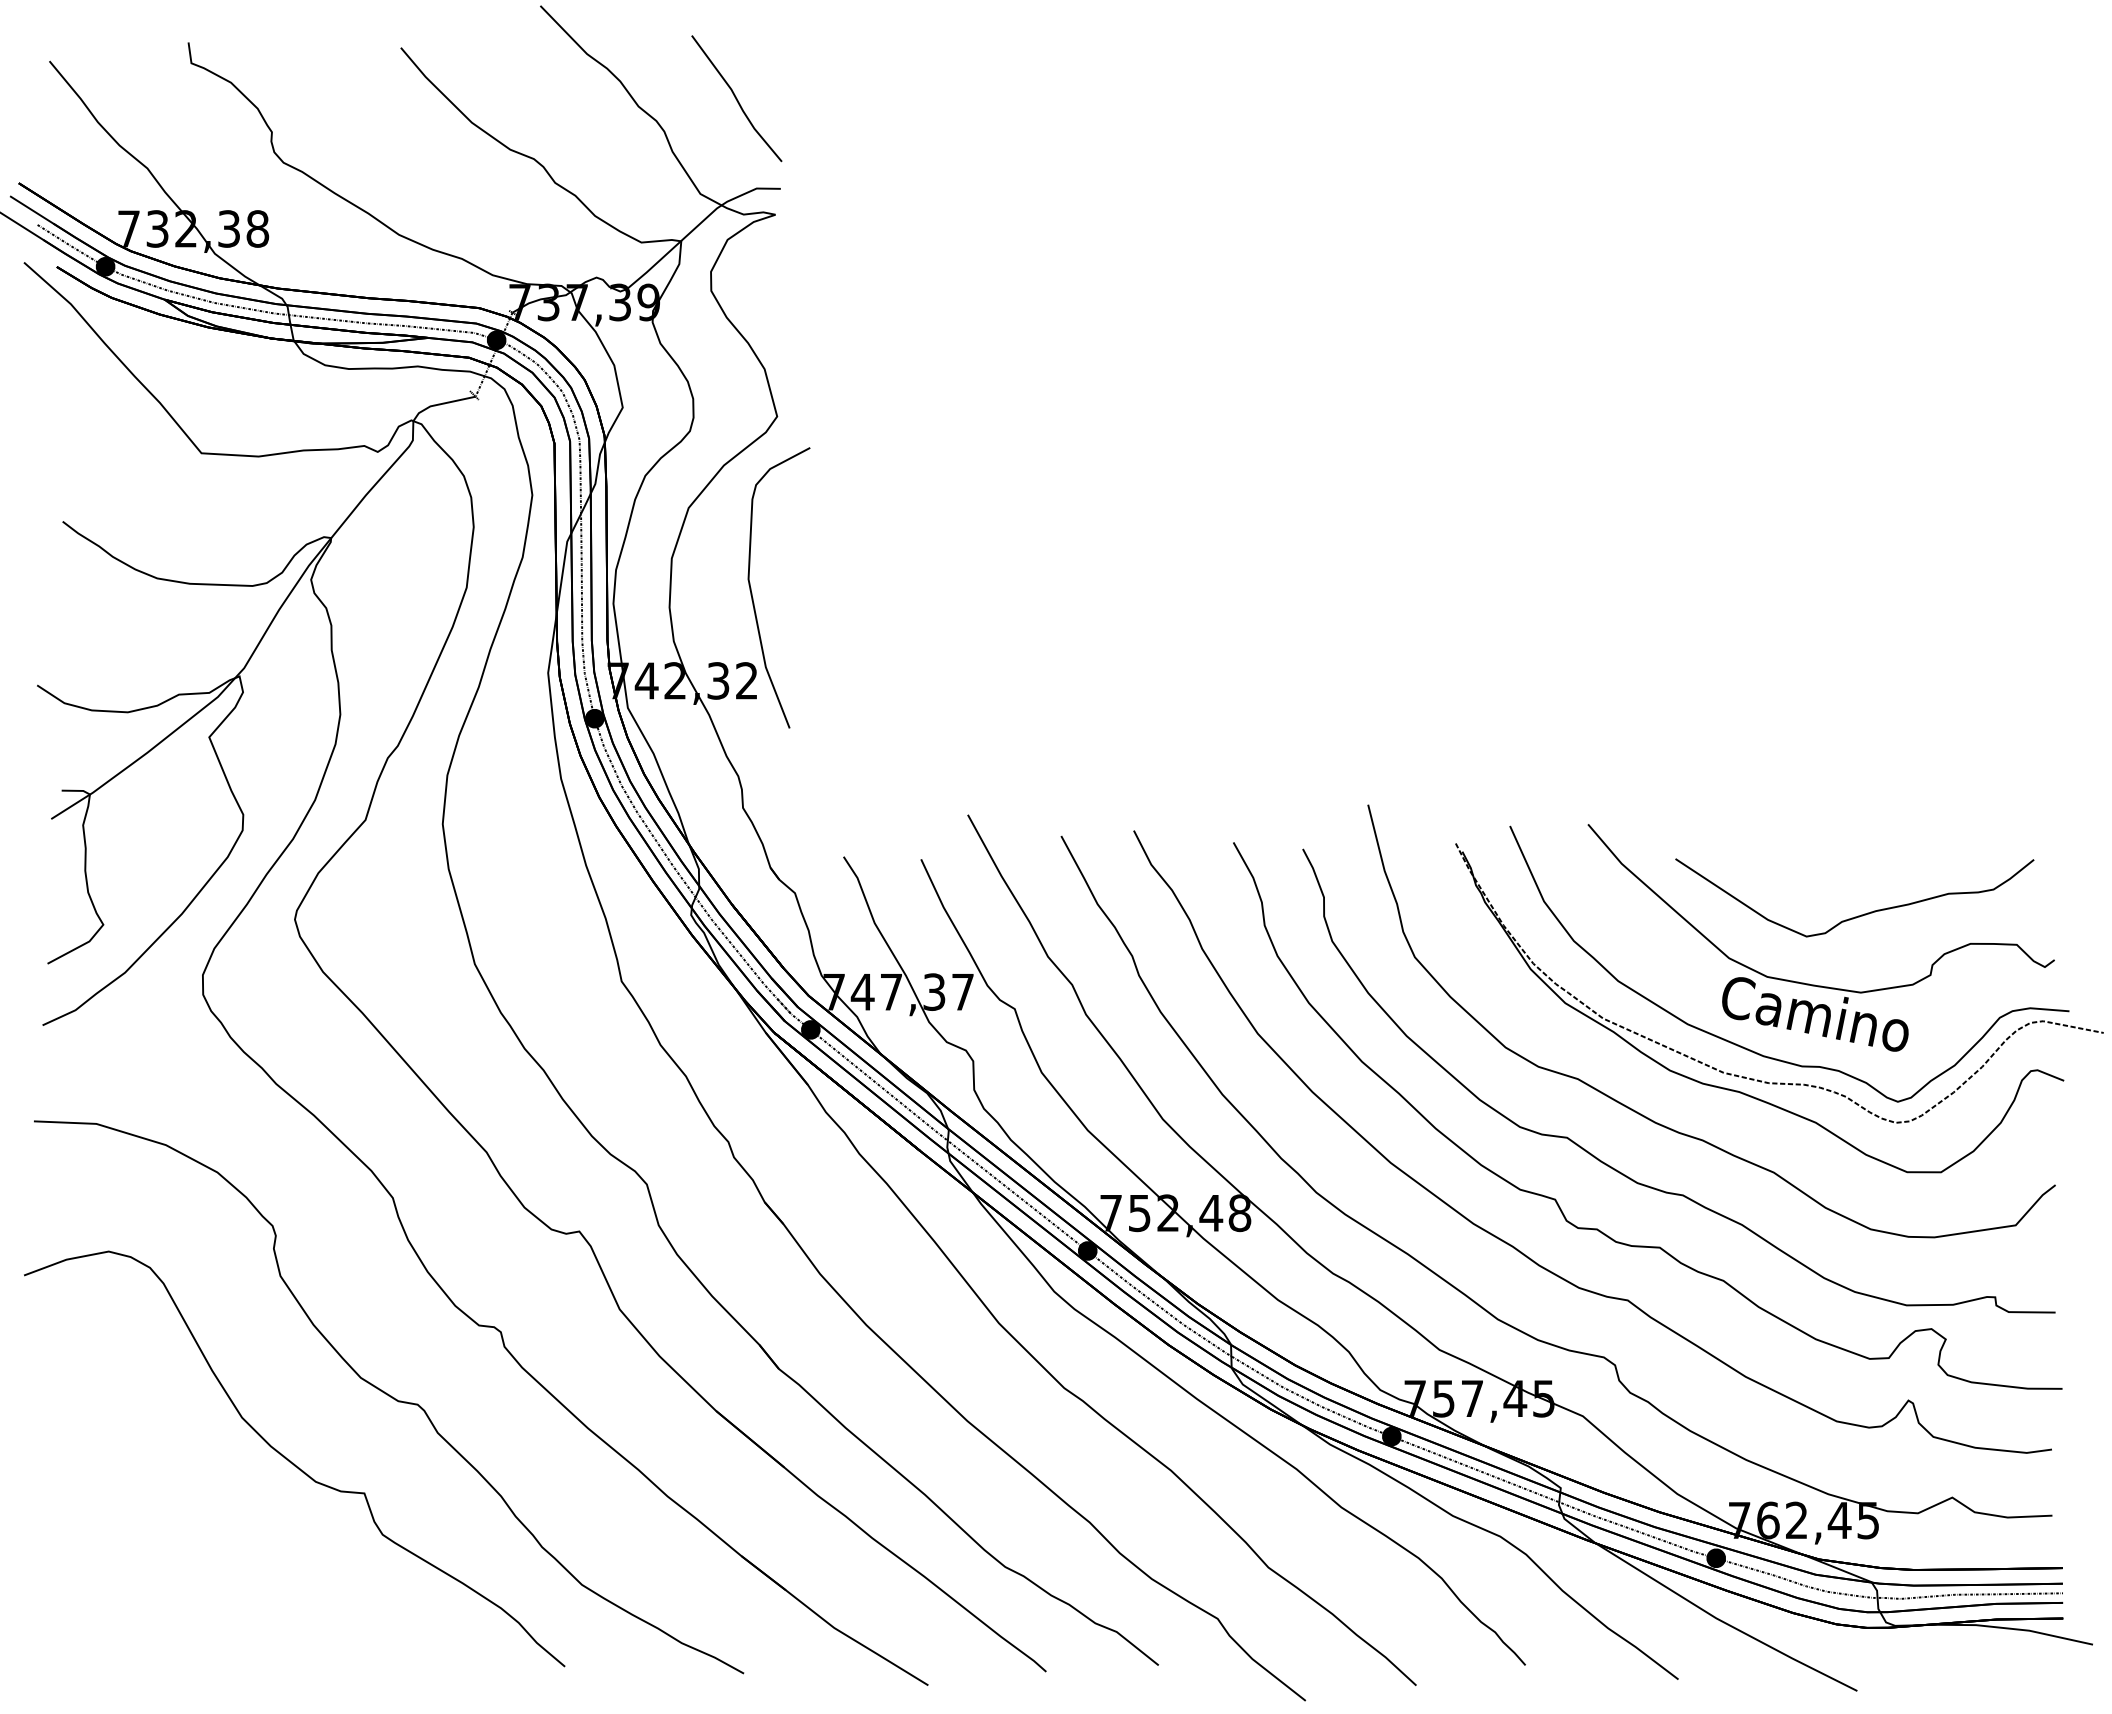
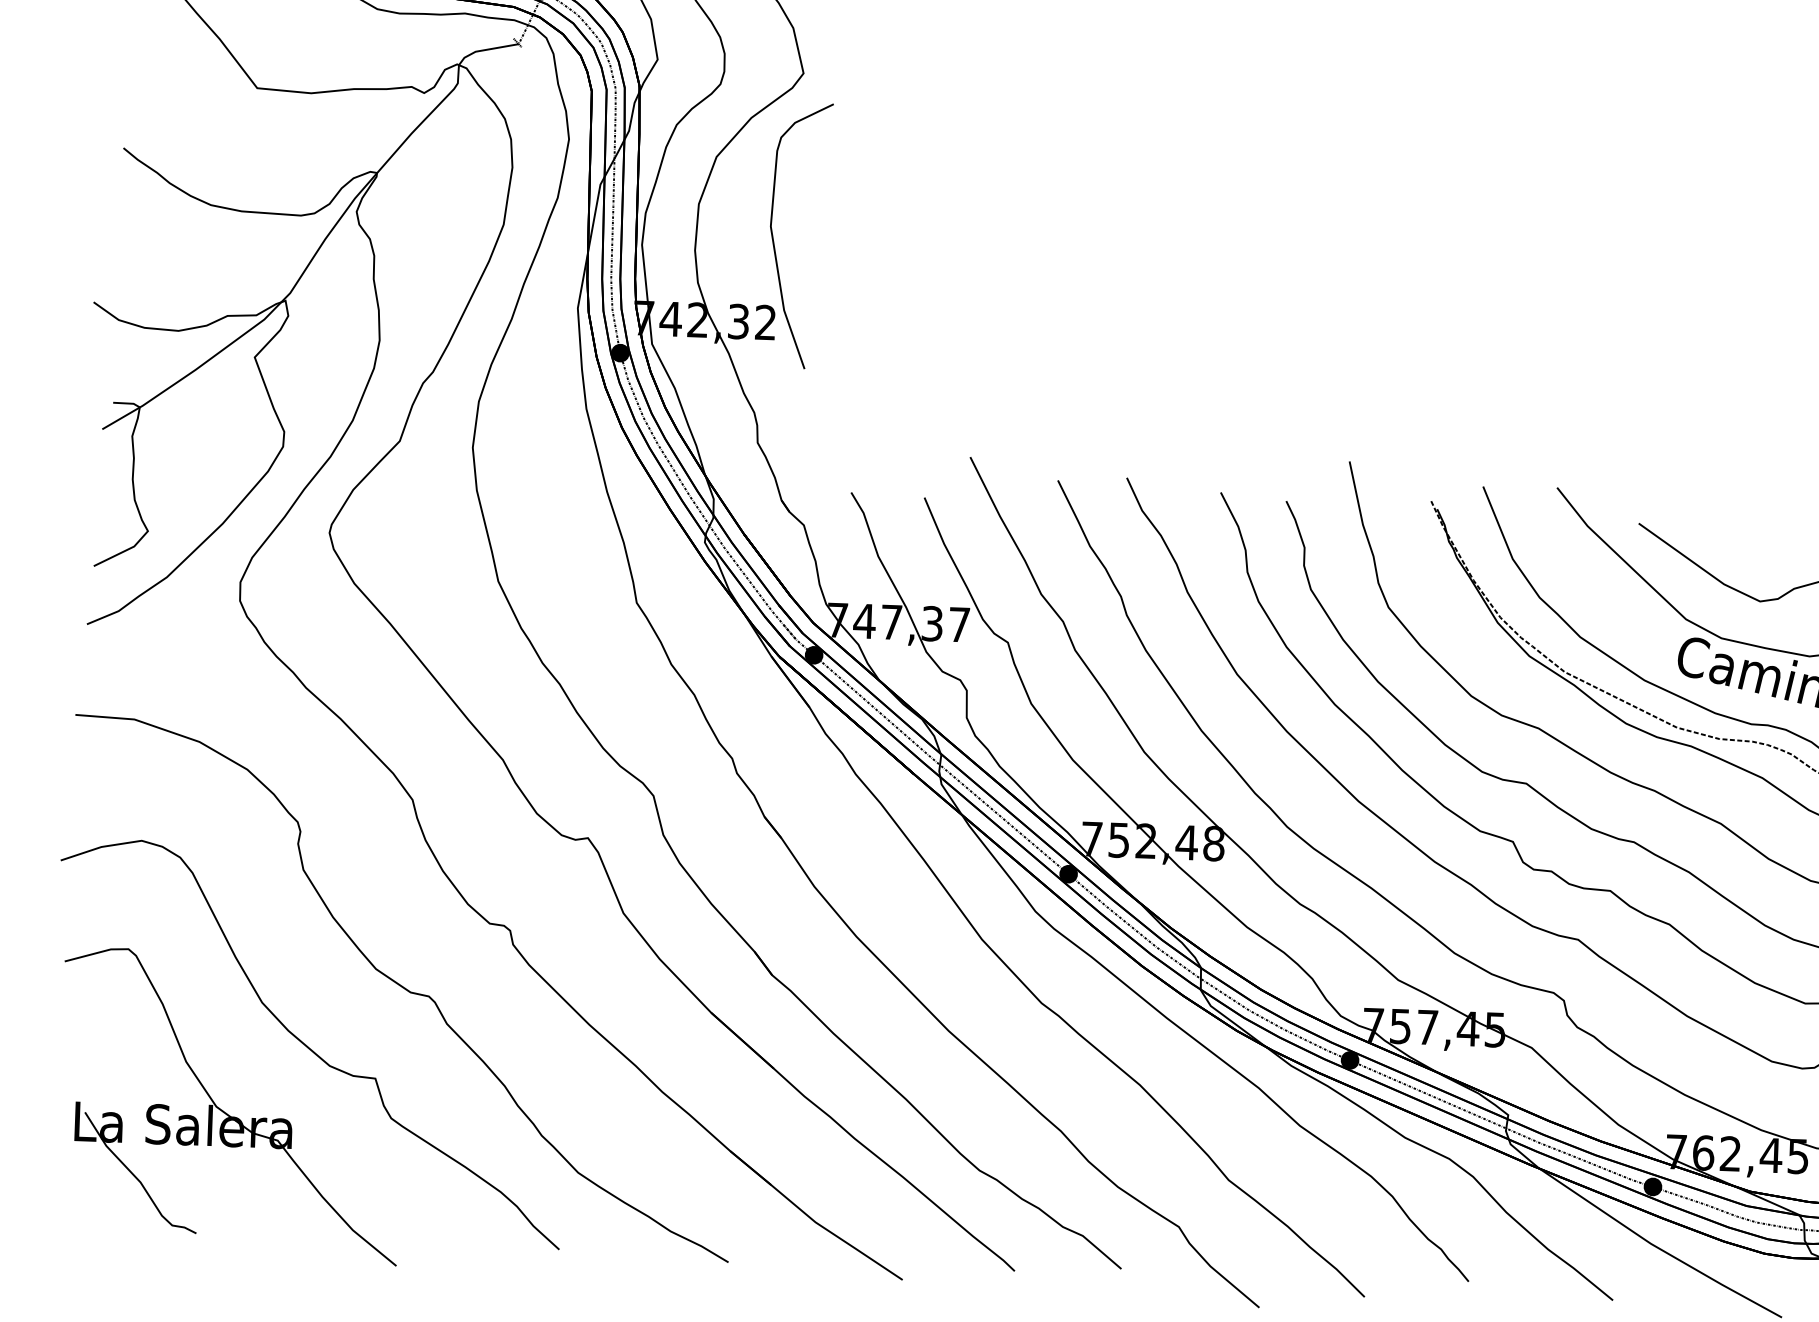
part: (209, 1535) -> (227, 1113), added

